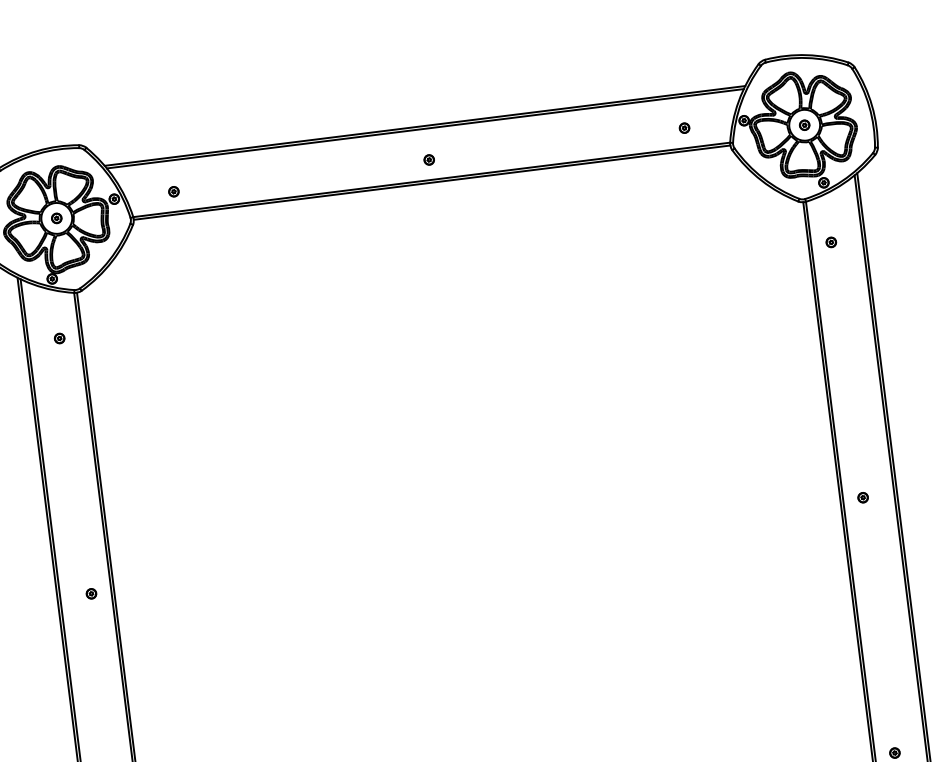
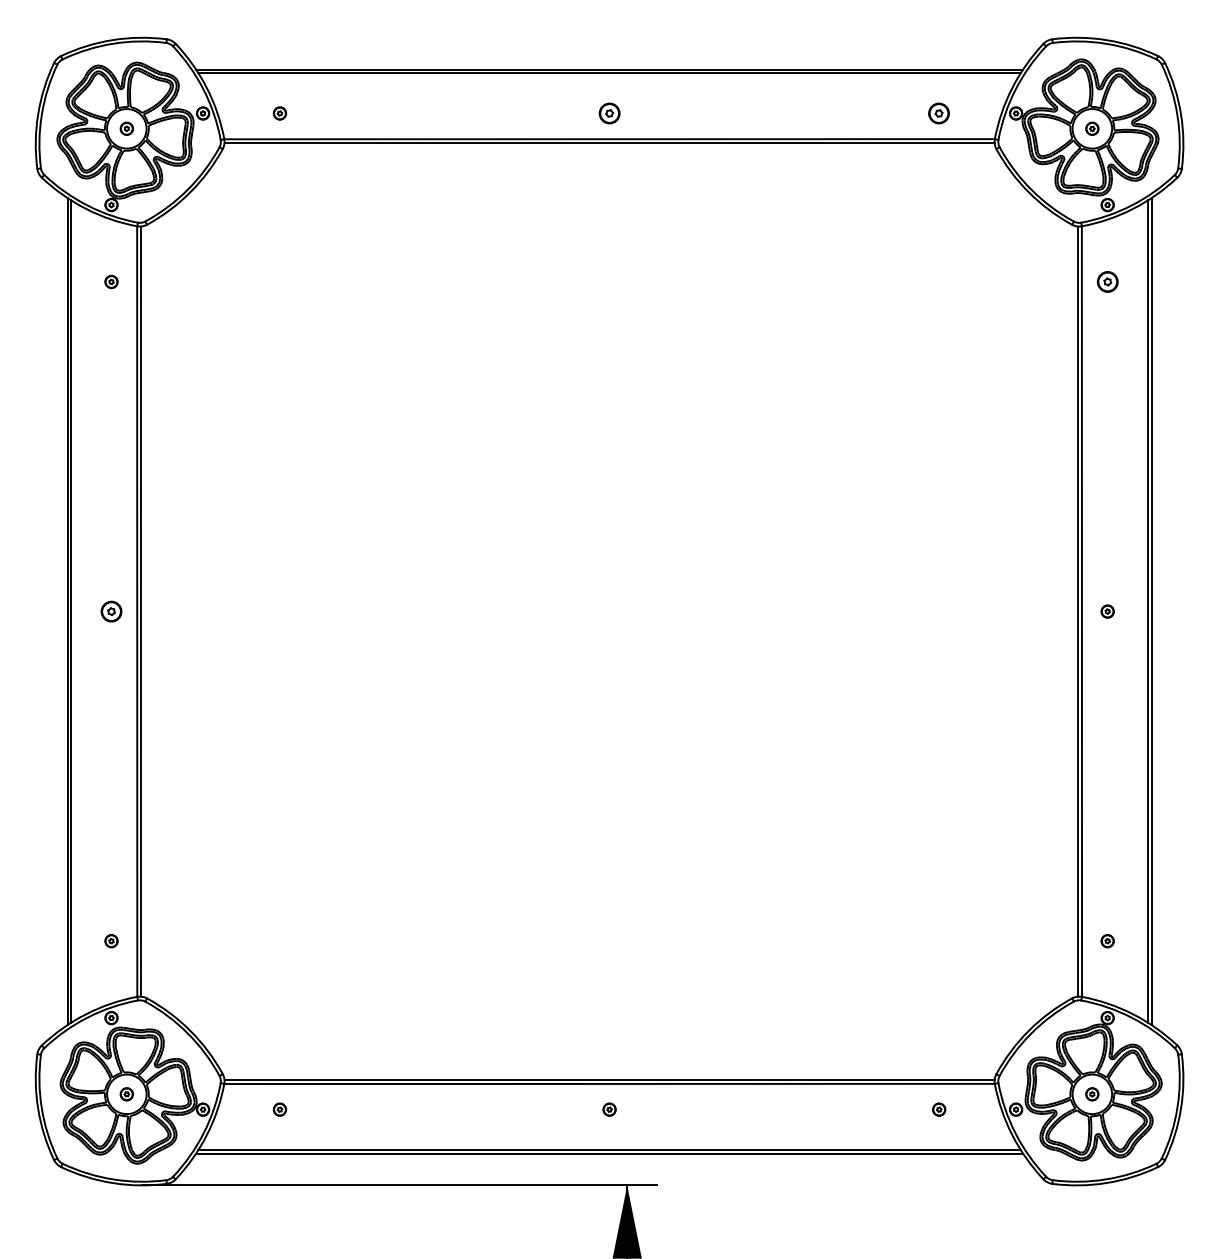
part: (684, 128) -> (939, 113), size x1.6
part: (429, 159) -> (609, 113), size x1.6
part: (831, 242) -> (1107, 281), size x1.6
part: (91, 593) -> (111, 611), size x1.6

